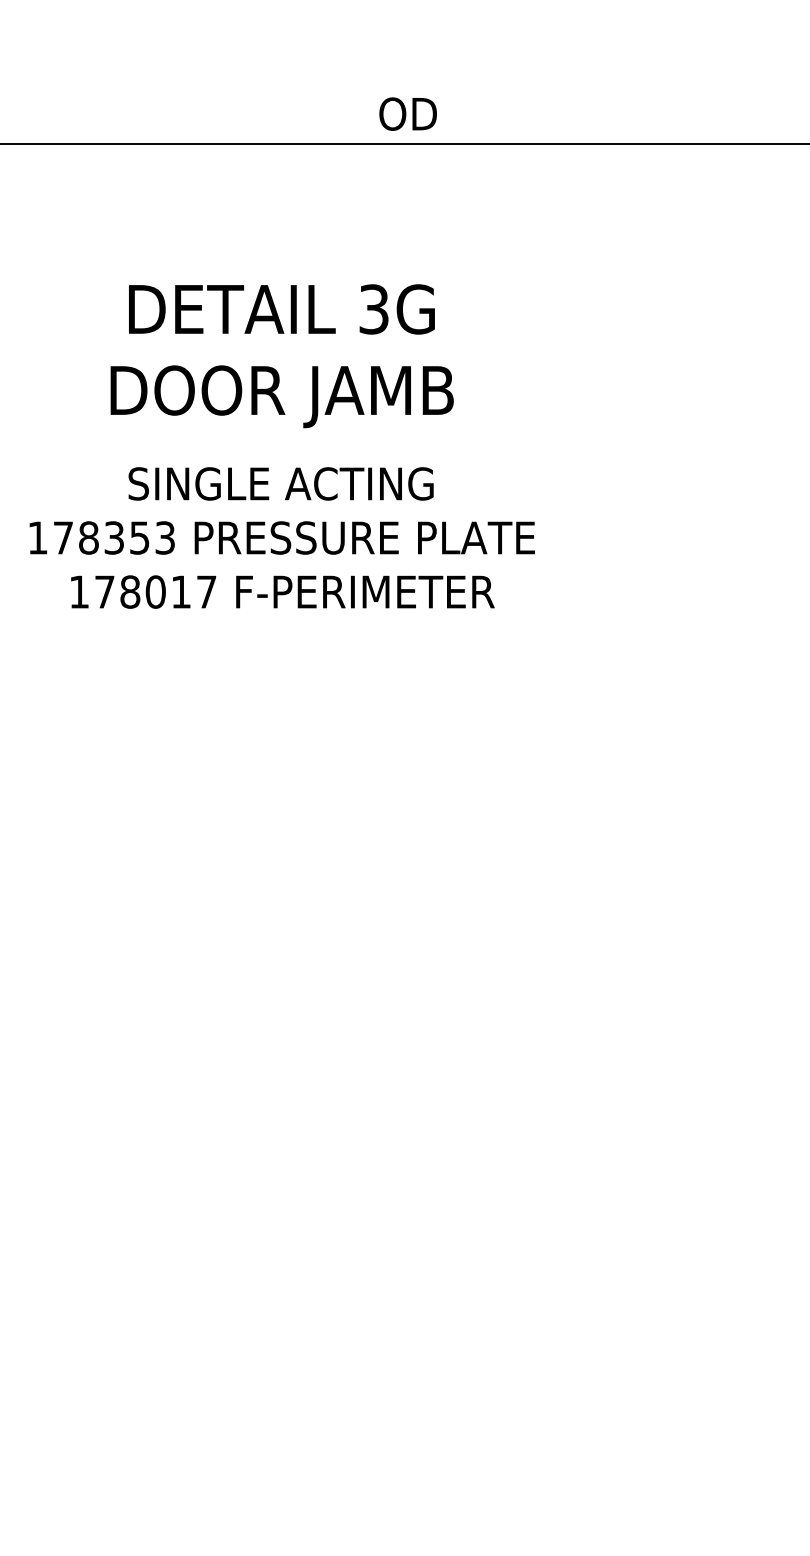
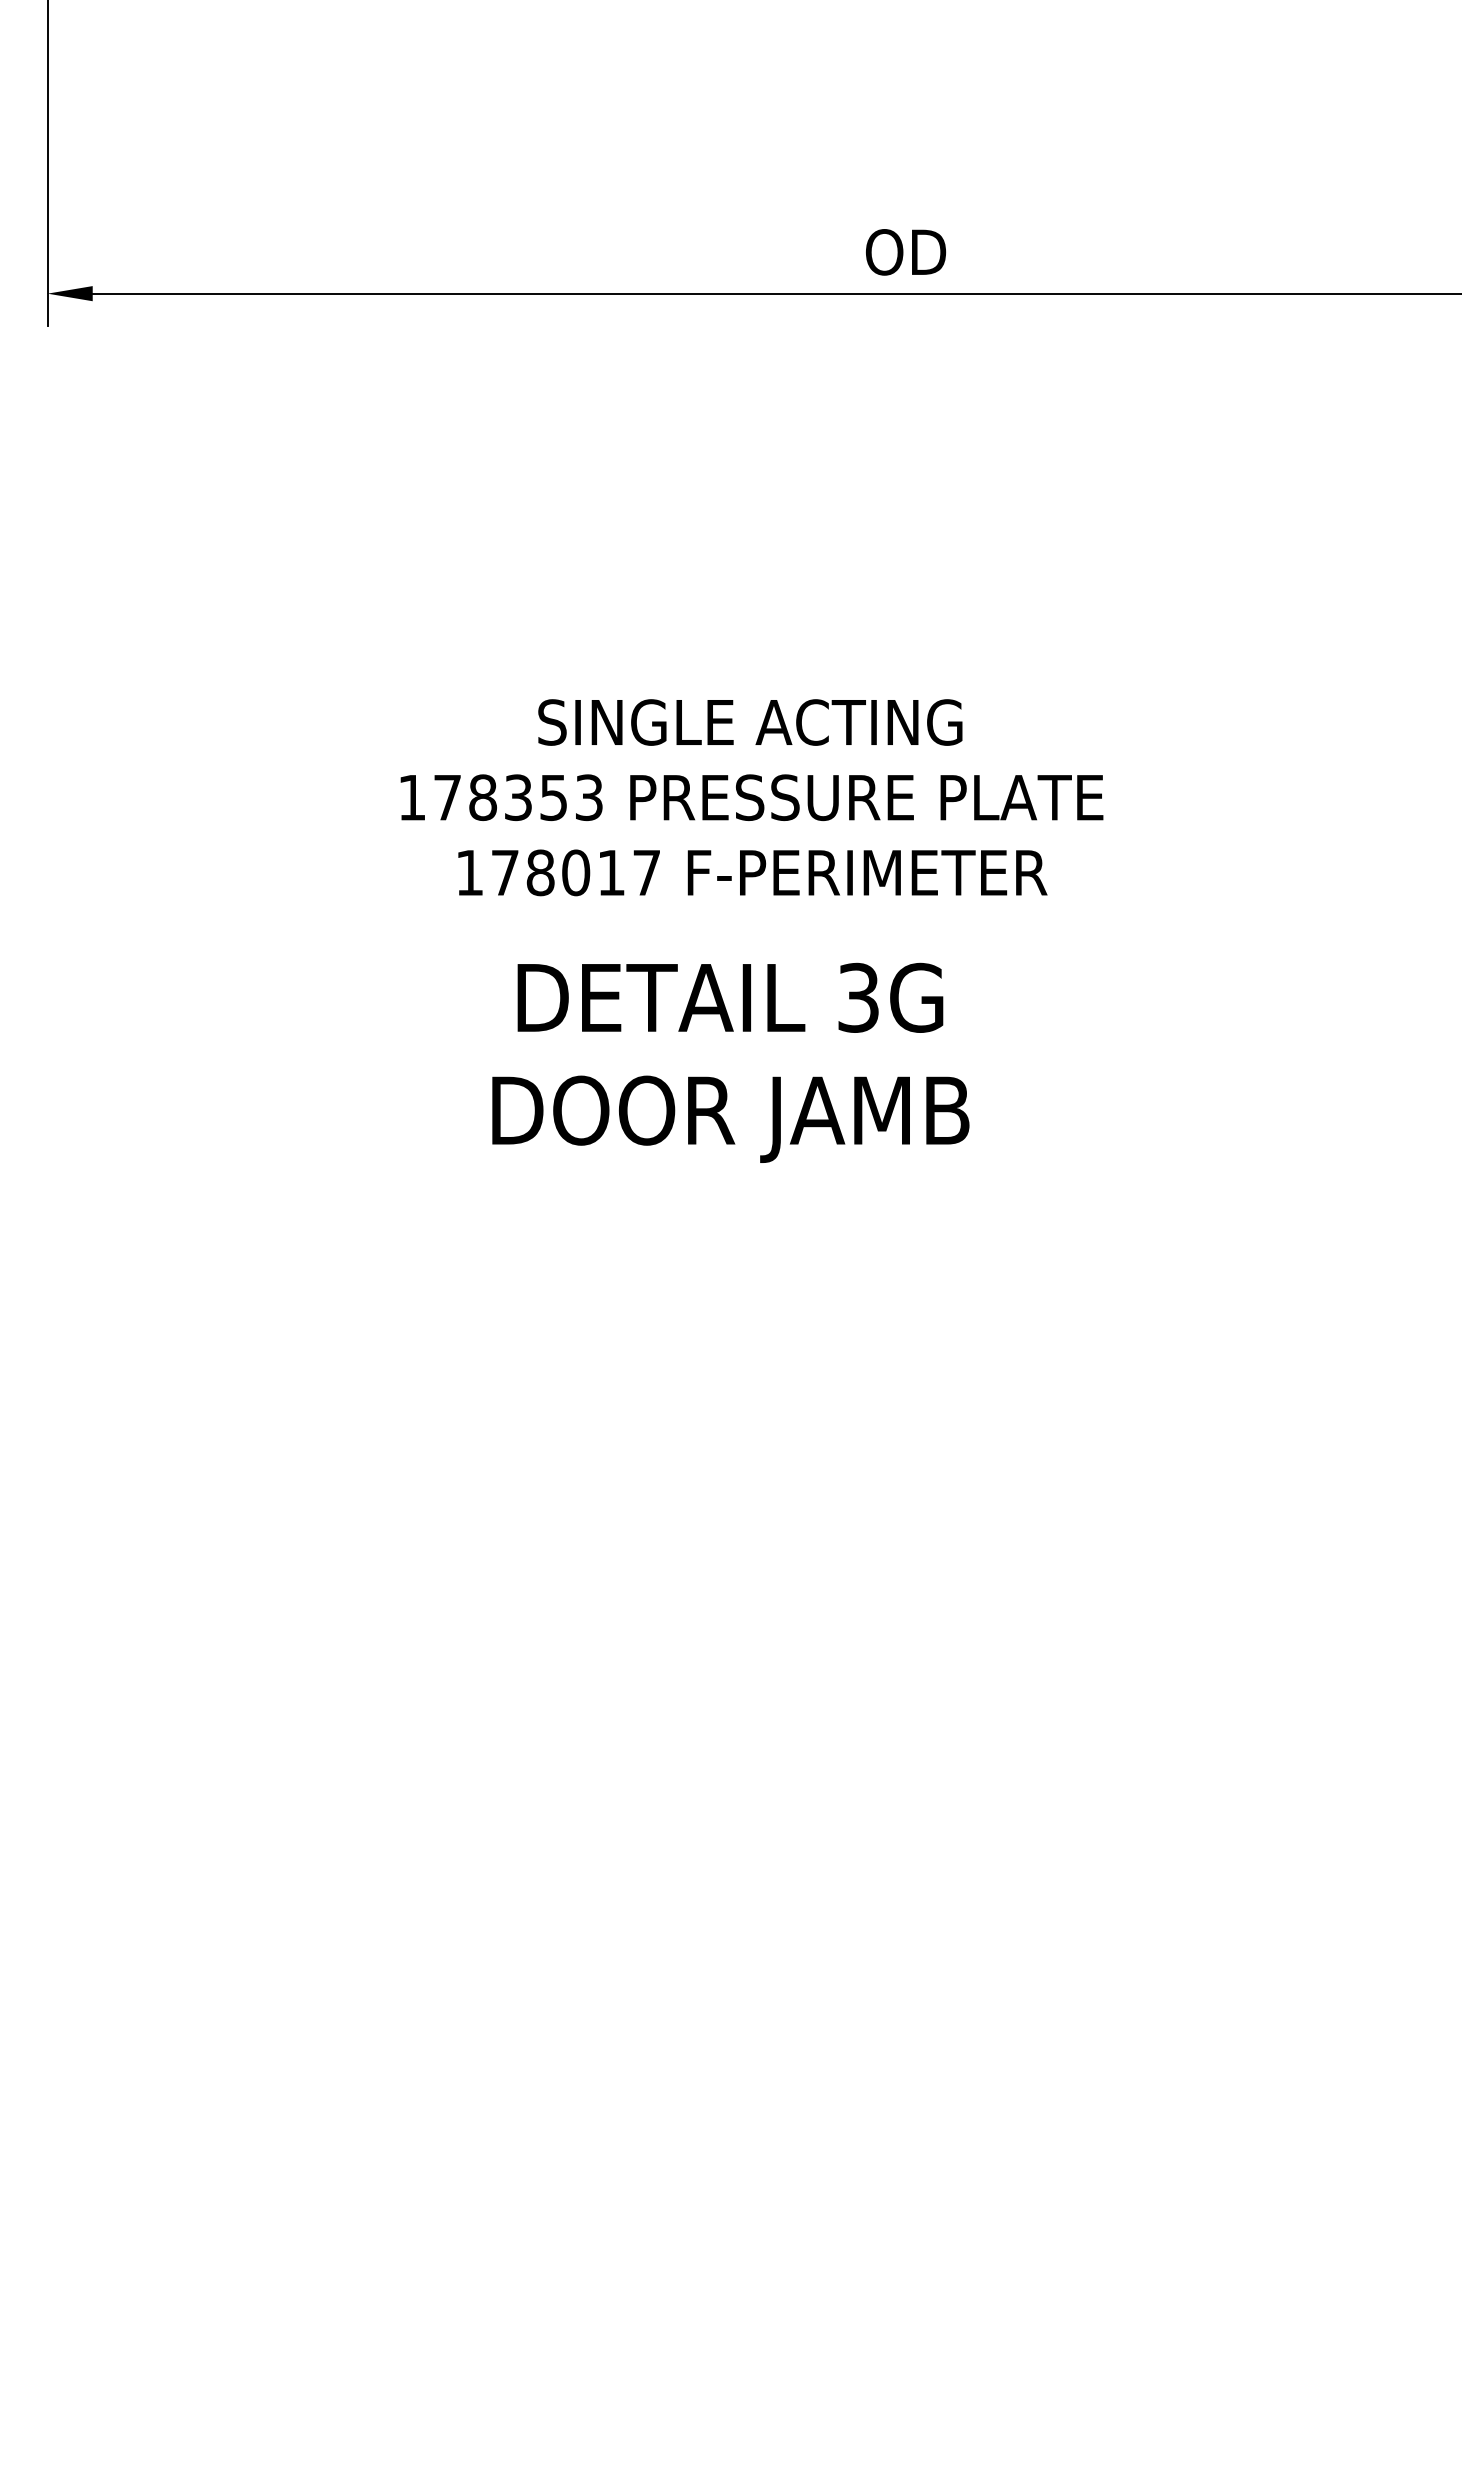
text: (281, 355) -> (730, 1062), moved
text: (281, 537) -> (751, 797), moved

